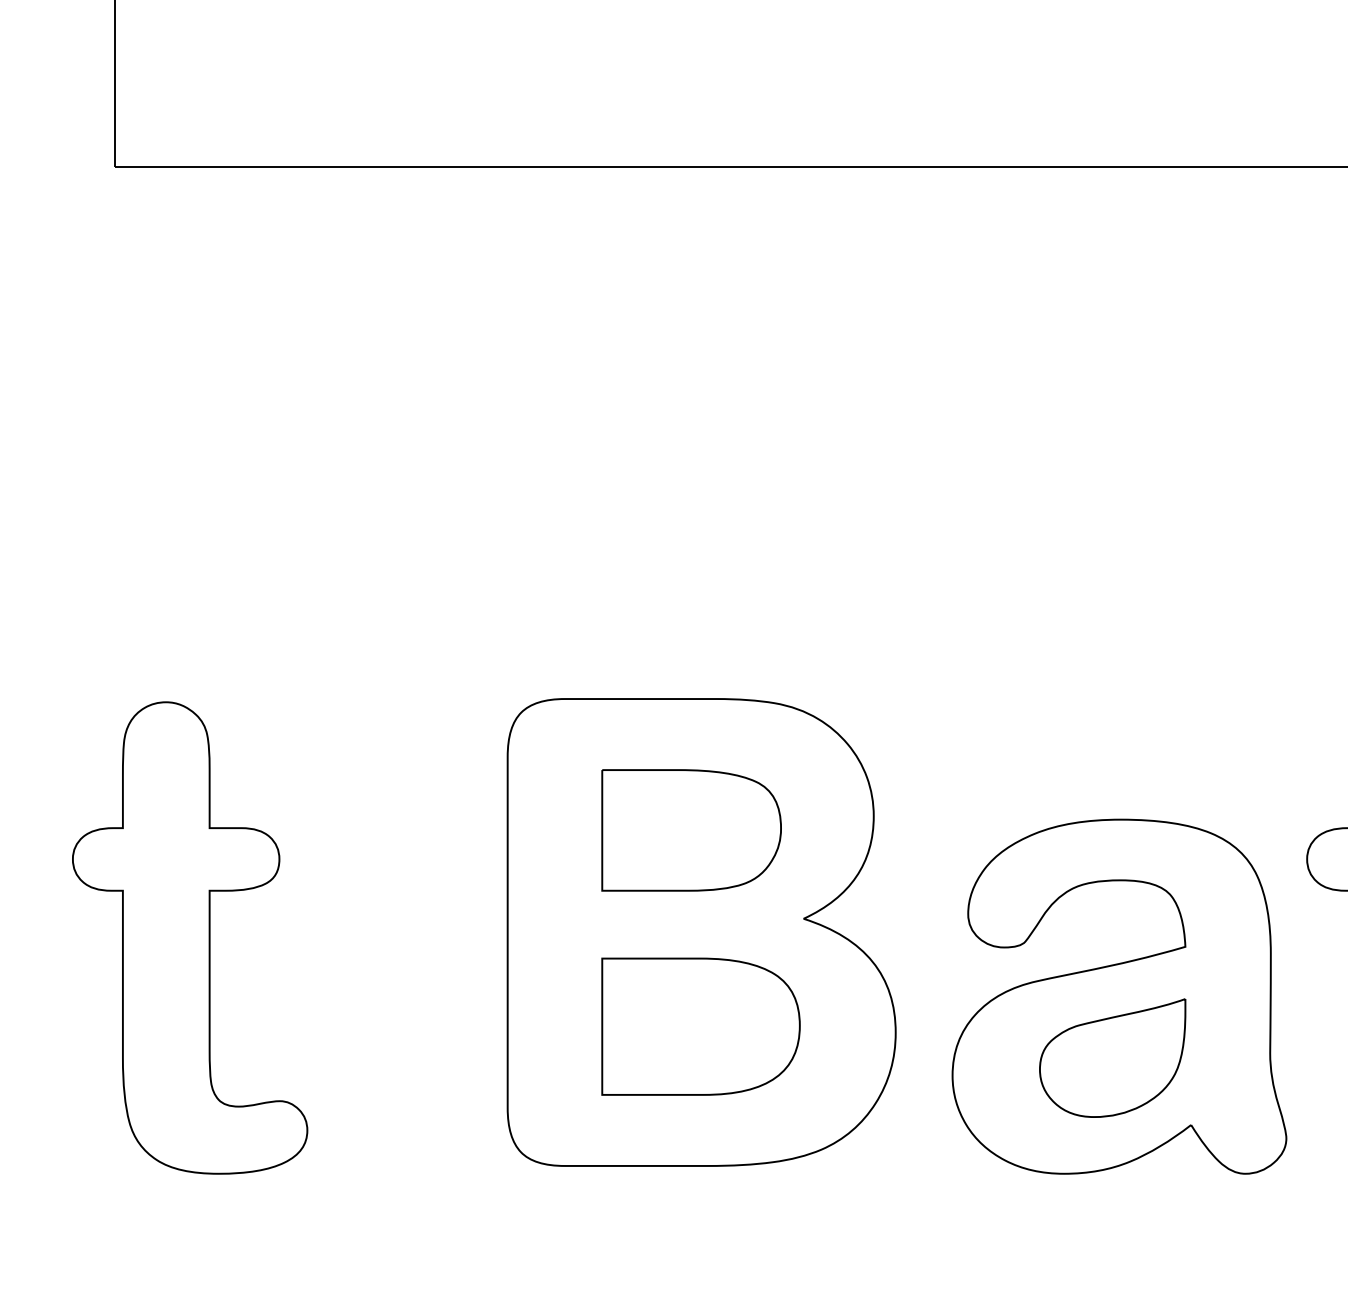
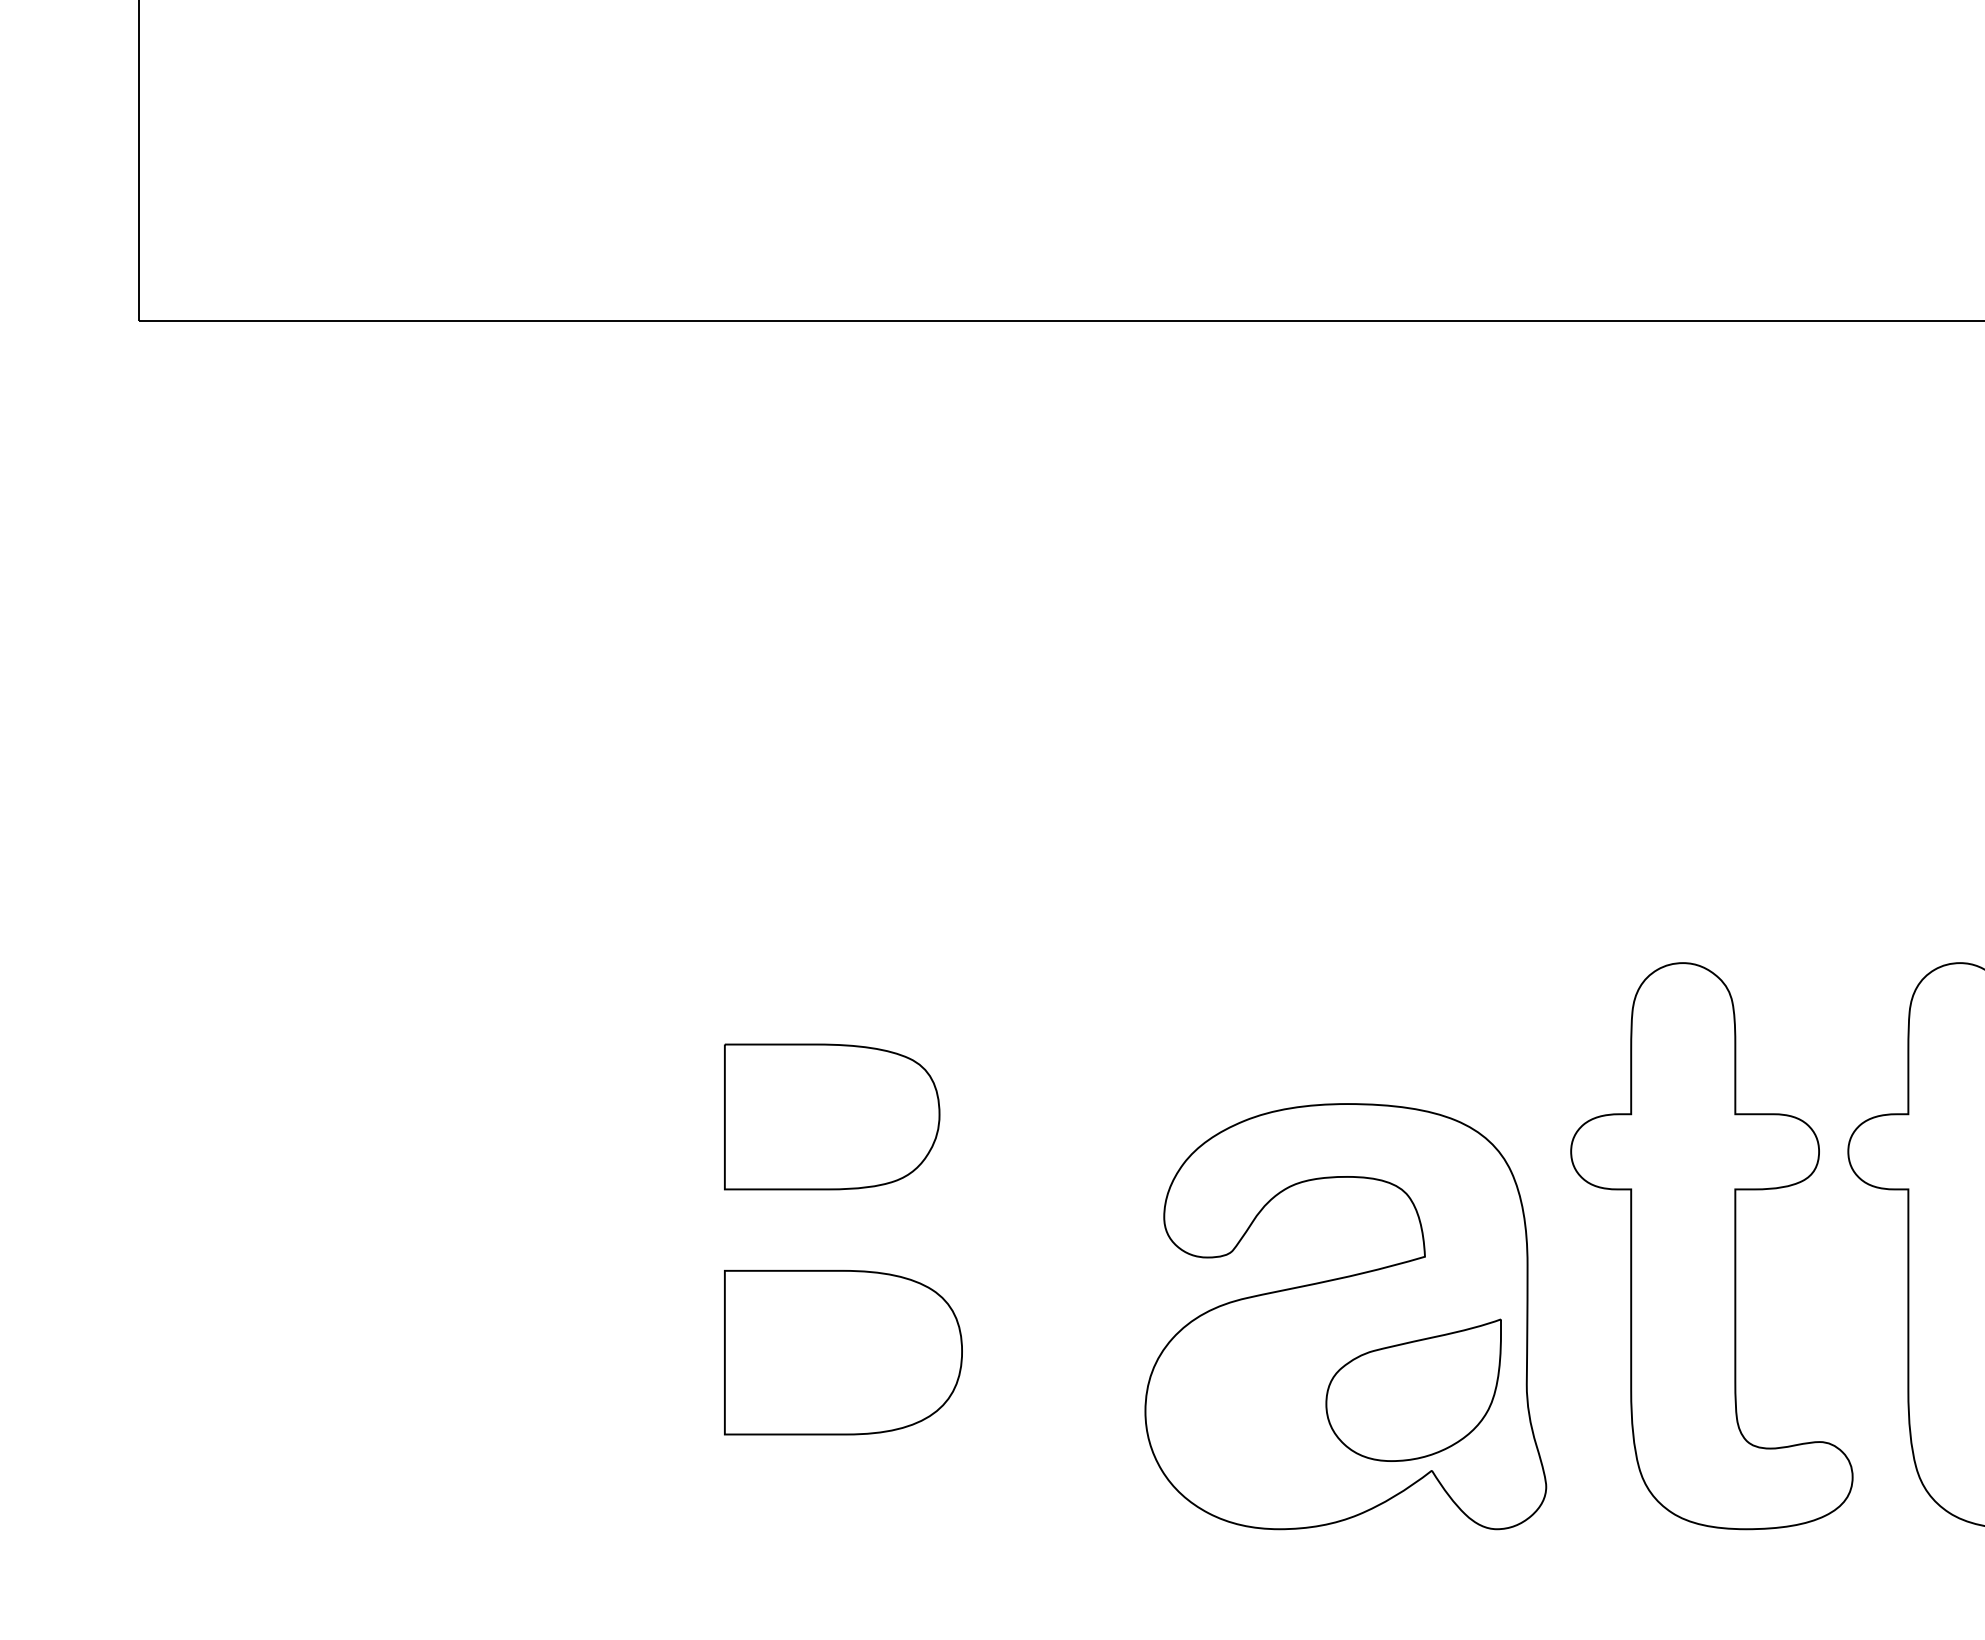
part: (701, 932) -> (844, 1239), removed
part: (189, 938) -> (229, 1246), removed
part: (1112, 1057) -> (1413, 1389), moved

